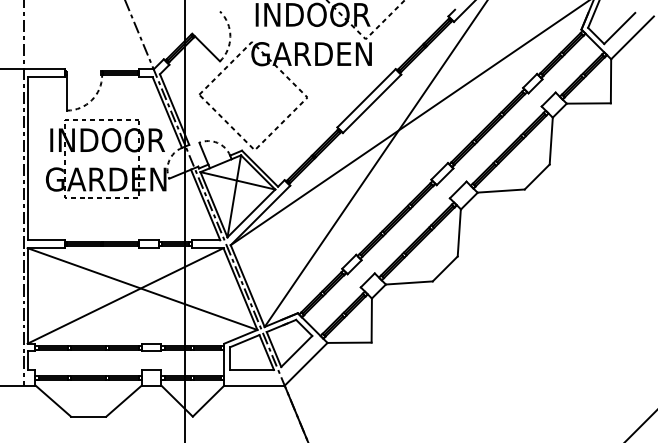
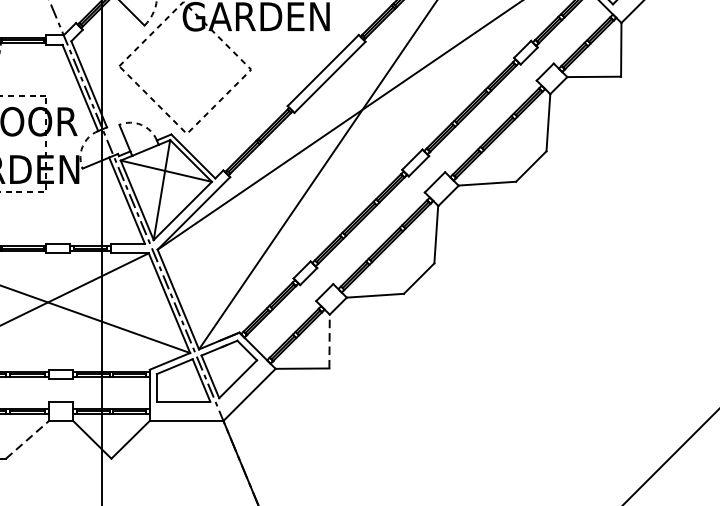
line: (371, 320) -> (329, 341), solid -> dashed
line: (124, 400) -> (28, 439), solid -> dashed

